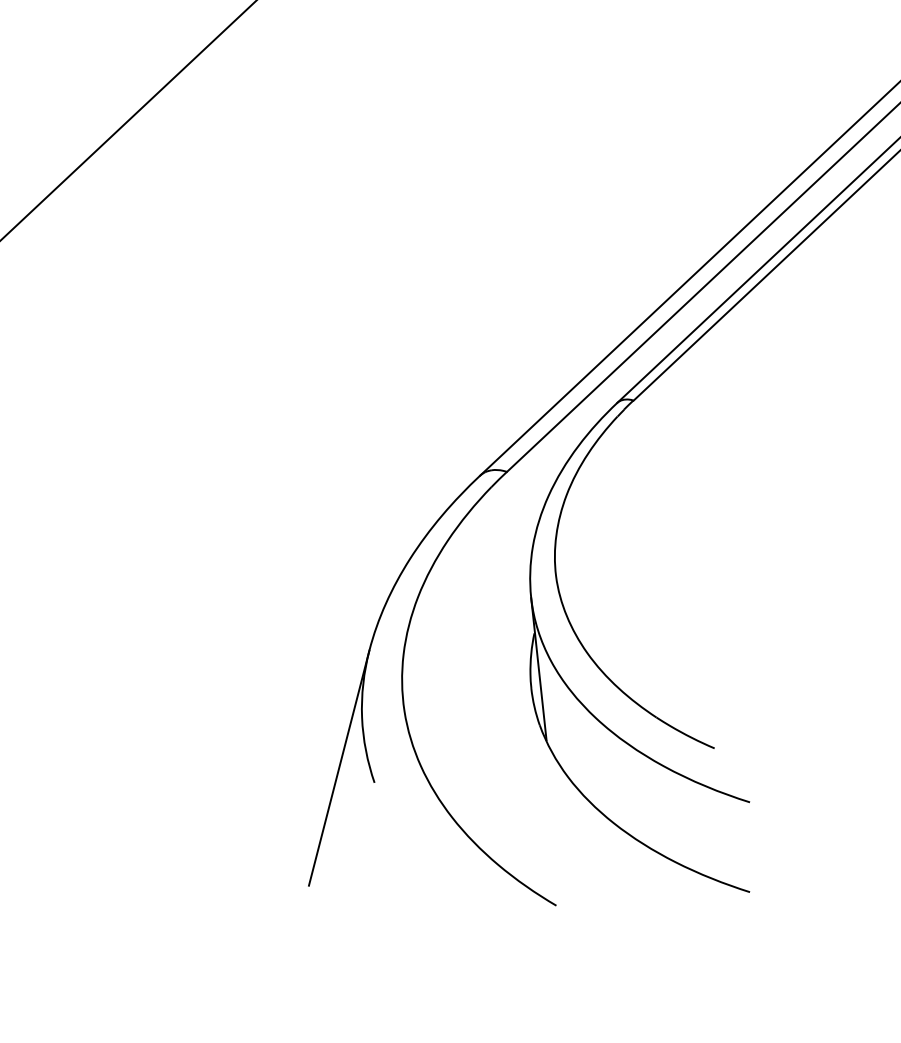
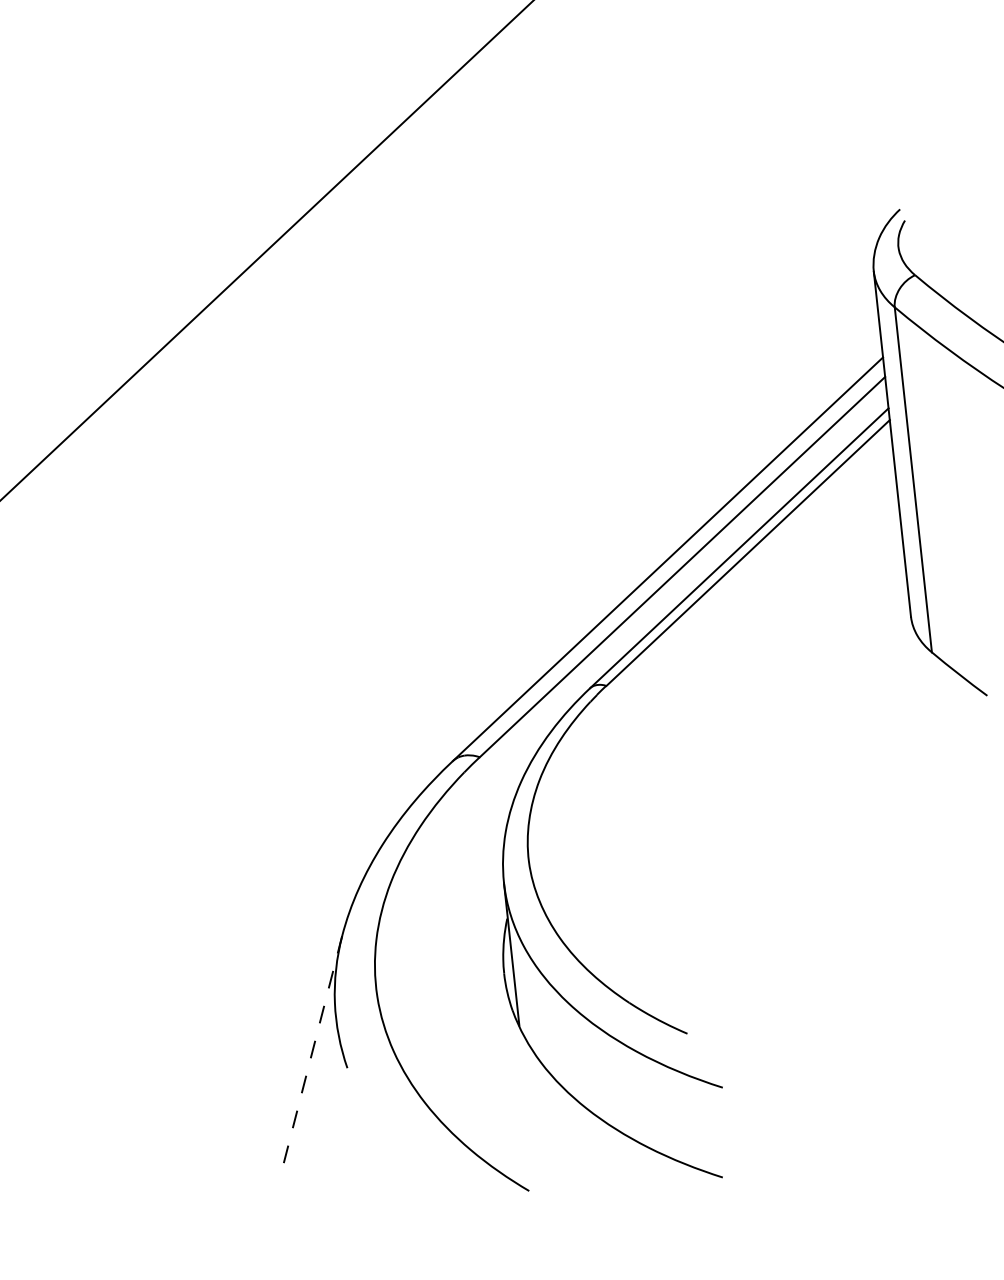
line: (338, 769) -> (311, 1054), solid -> dashed

